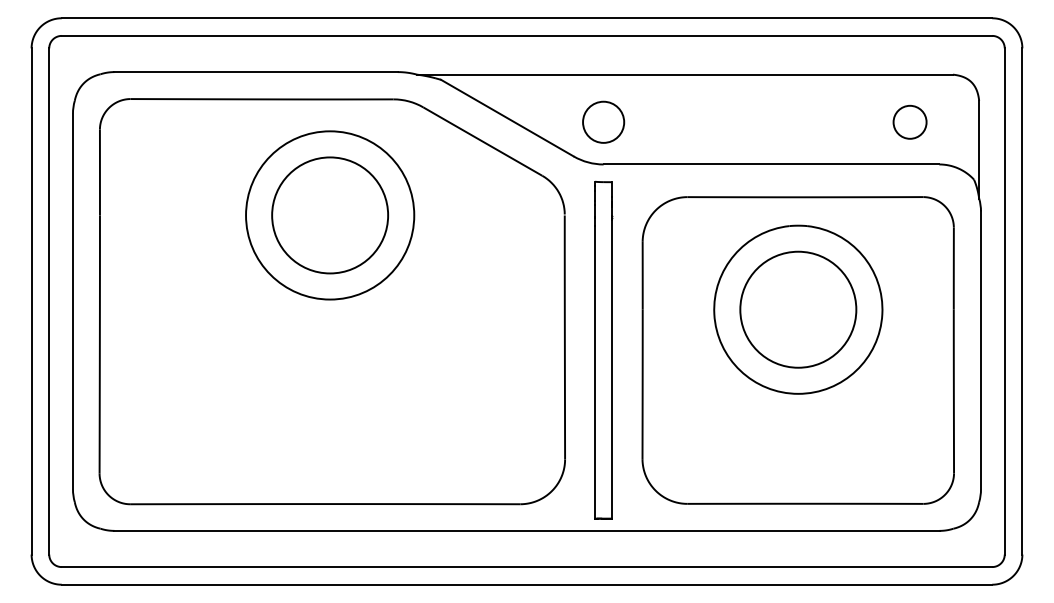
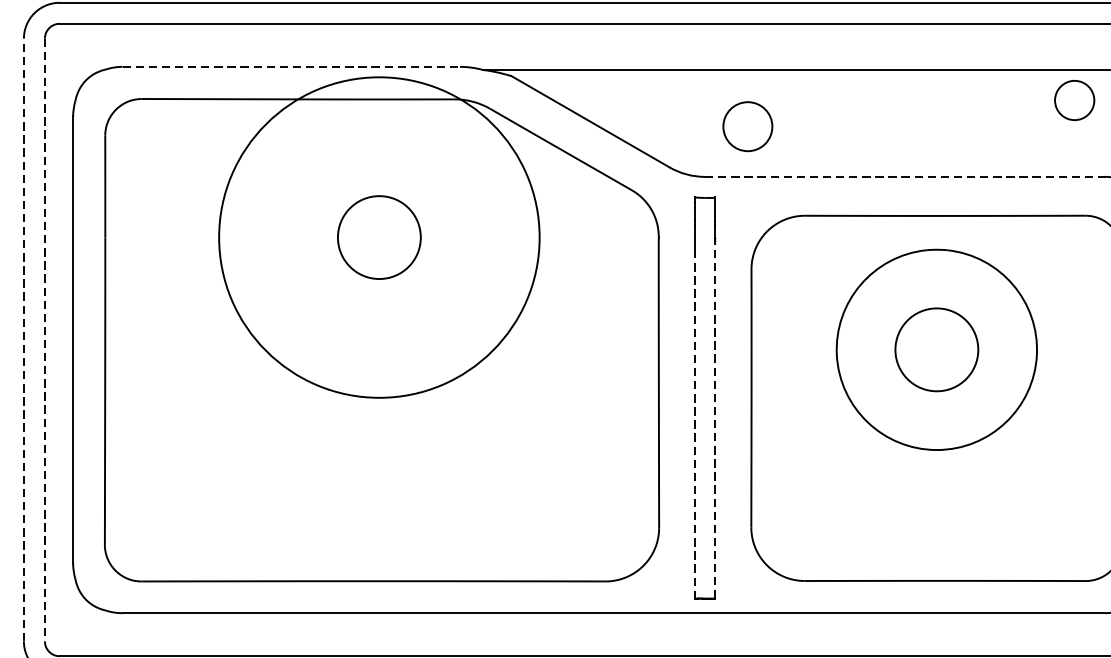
line: (256, 72) -> (291, 67), solid -> dashed
circle: (603, 121) -> (747, 125), moved
circle: (909, 121) -> (1073, 99), moved
line: (771, 164) -> (904, 176), solid -> dashed
circle: (330, 215) -> (379, 237), size x0.6
circle: (330, 215) -> (379, 237), size x1.6
line: (31, 300) -> (23, 338), solid -> dashed
line: (49, 301) -> (45, 340), solid -> dashed
circle: (798, 309) -> (937, 349), size x0.6
line: (612, 368) -> (715, 419), solid -> dashed
line: (595, 372) -> (695, 424), solid -> dashed

